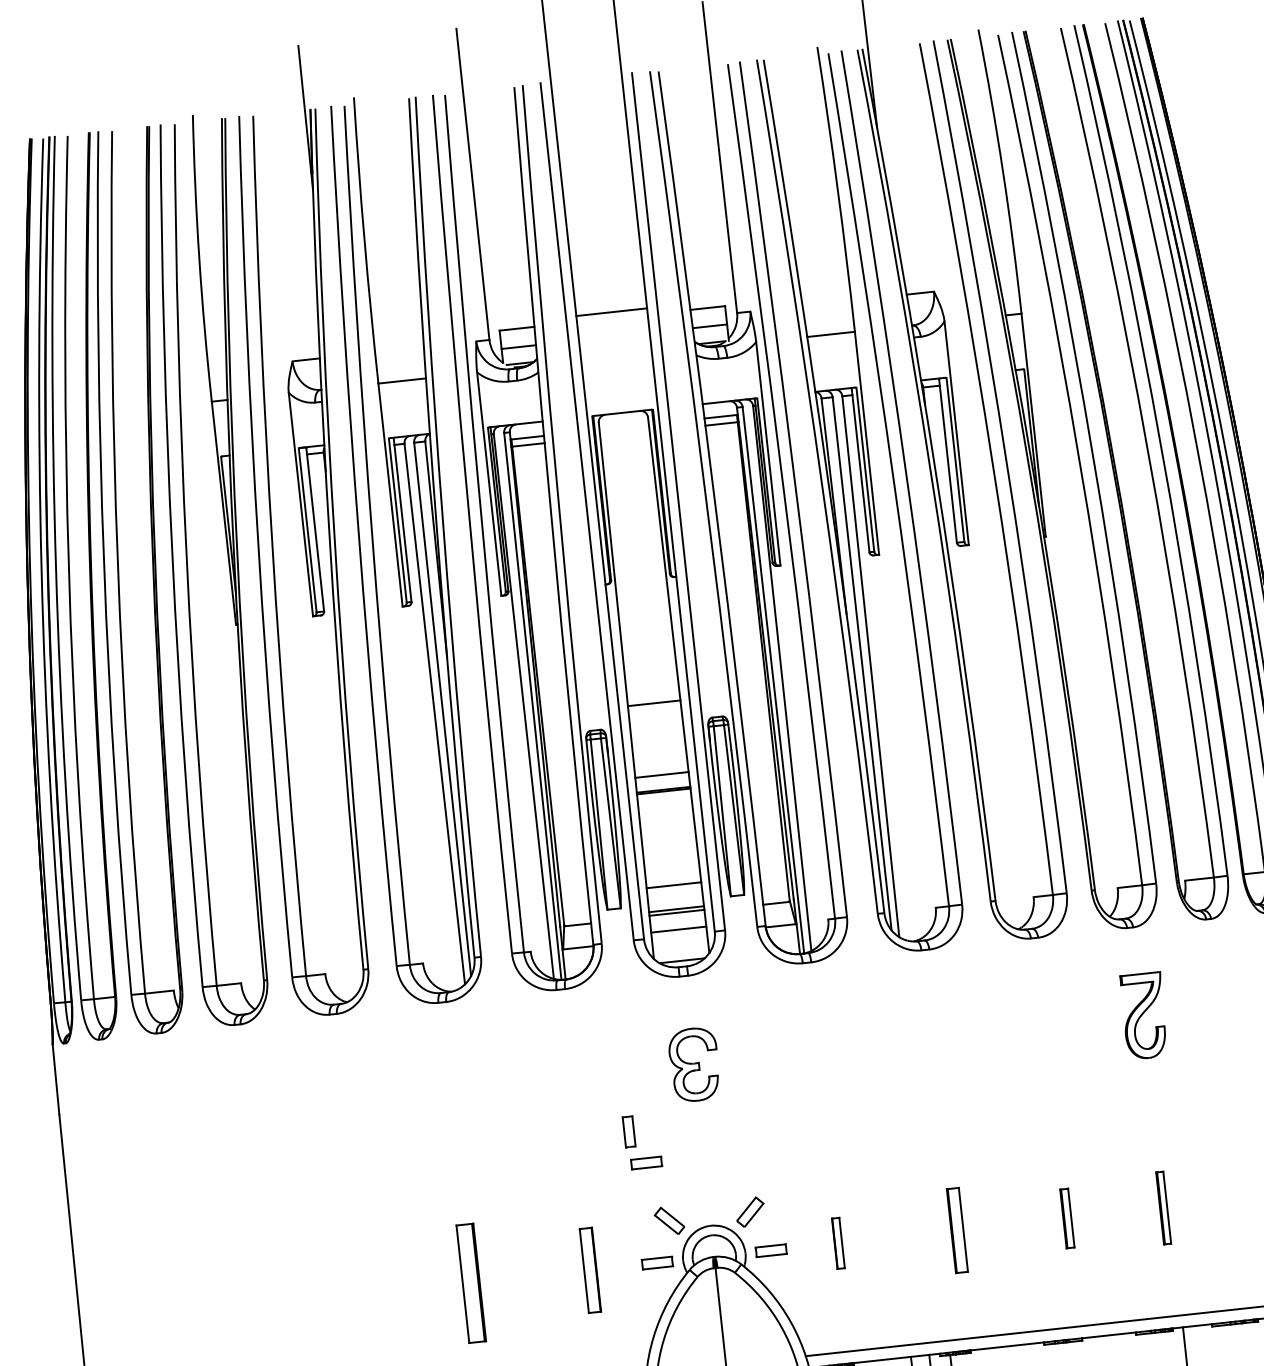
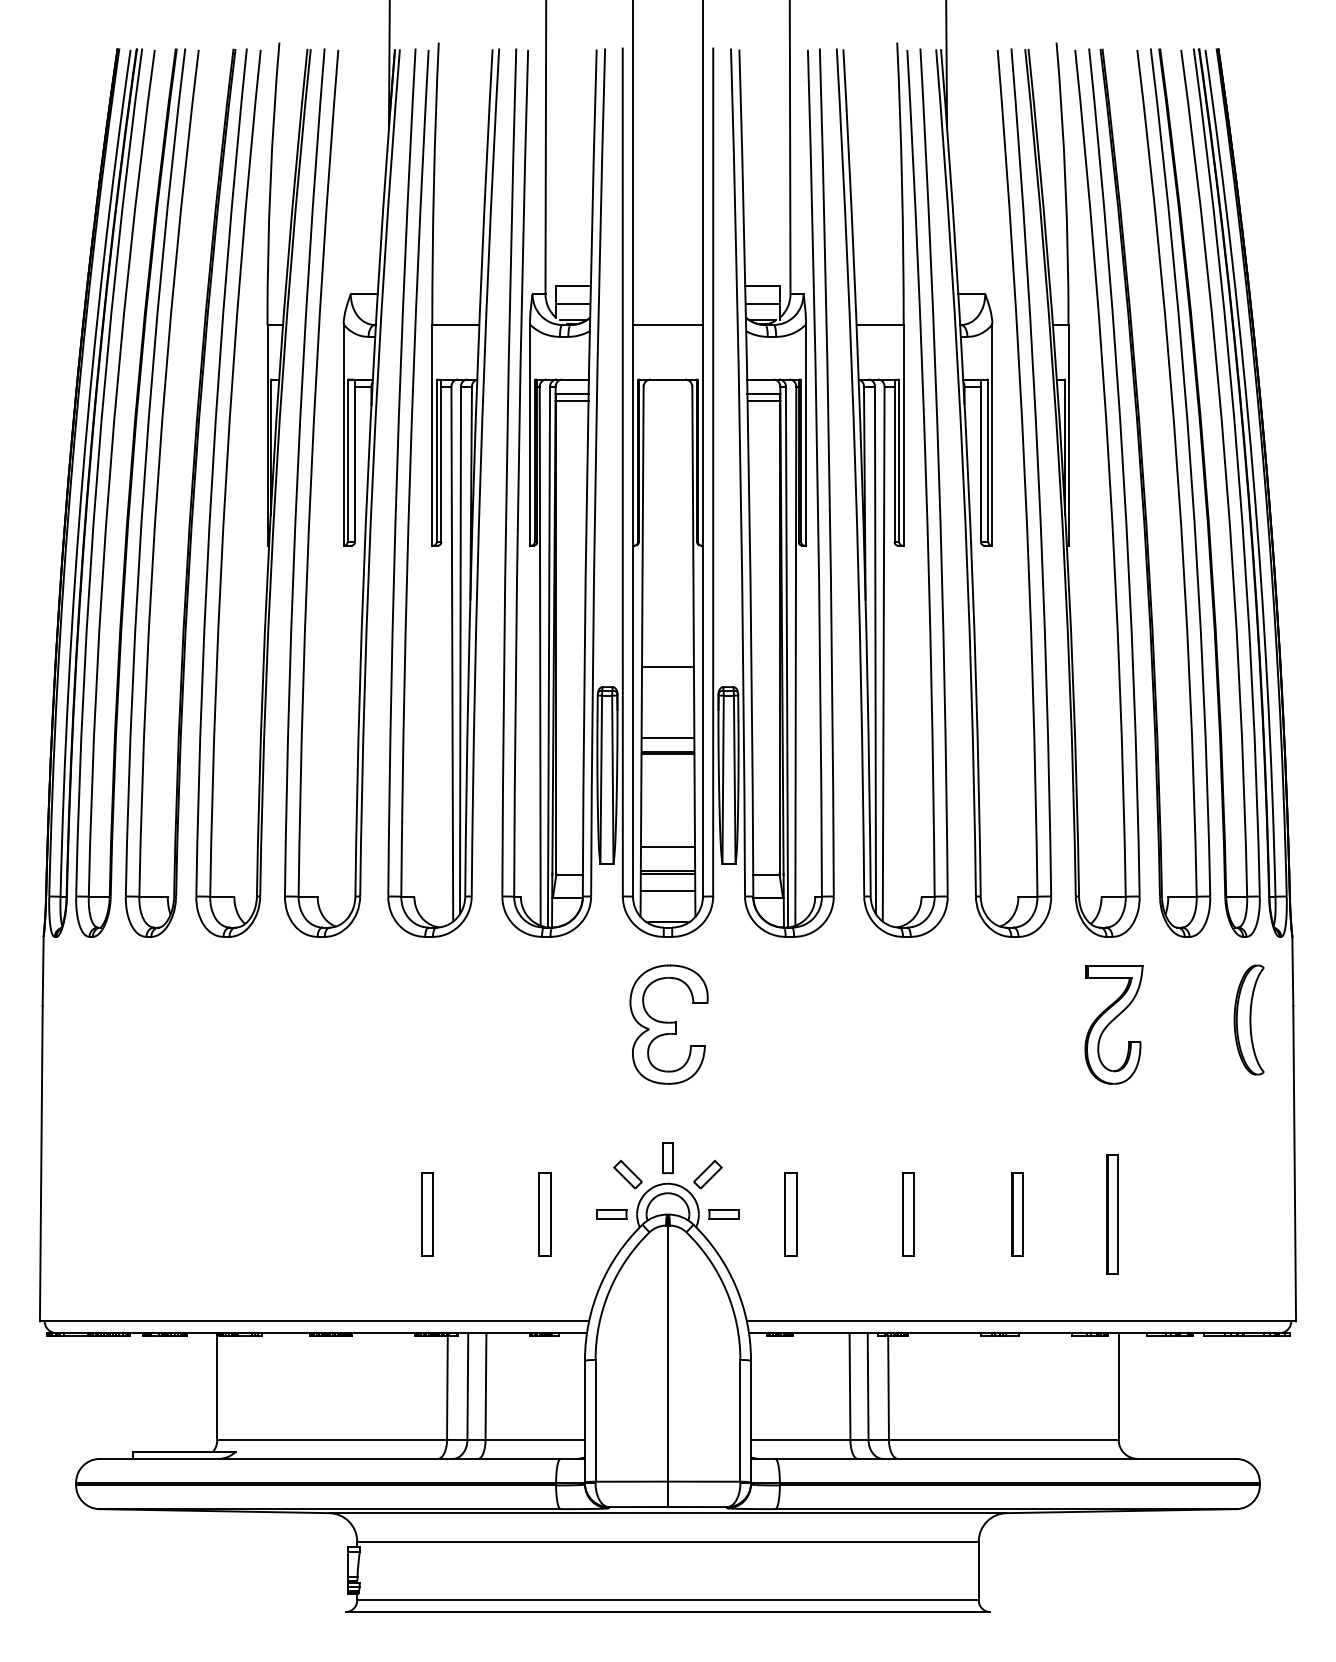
line: (611, 312) -> (667, 325), moved
part: (1143, 1015) -> (1113, 1024), size x1.43
part: (693, 1064) -> (668, 1024), size x1.67
part: (628, 1132) -> (667, 1158), moved
part: (646, 1162) -> (611, 1115), removed
part: (1163, 1208) -> (1112, 1214), size x1.67
part: (1067, 1218) -> (1017, 1214), size x1.43
part: (838, 1243) -> (790, 1214), size x1.67
part: (471, 1283) -> (427, 1214), size x0.71

